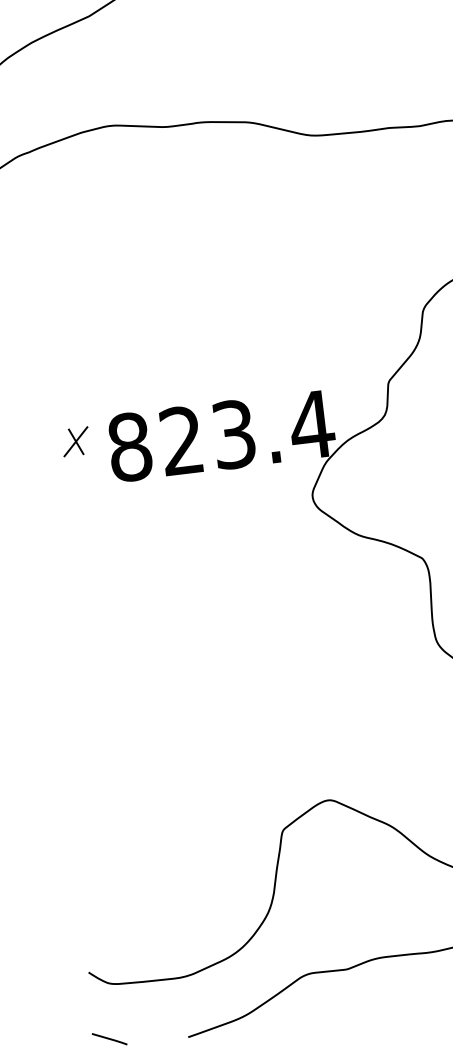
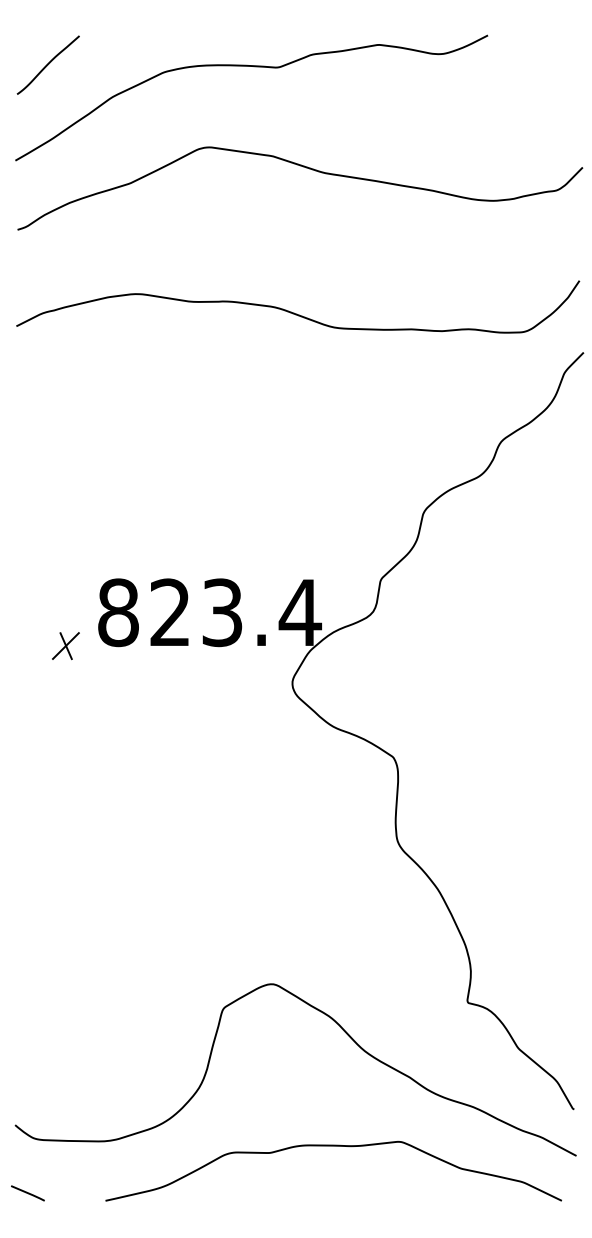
part: (75, 442) -> (65, 646), moved

